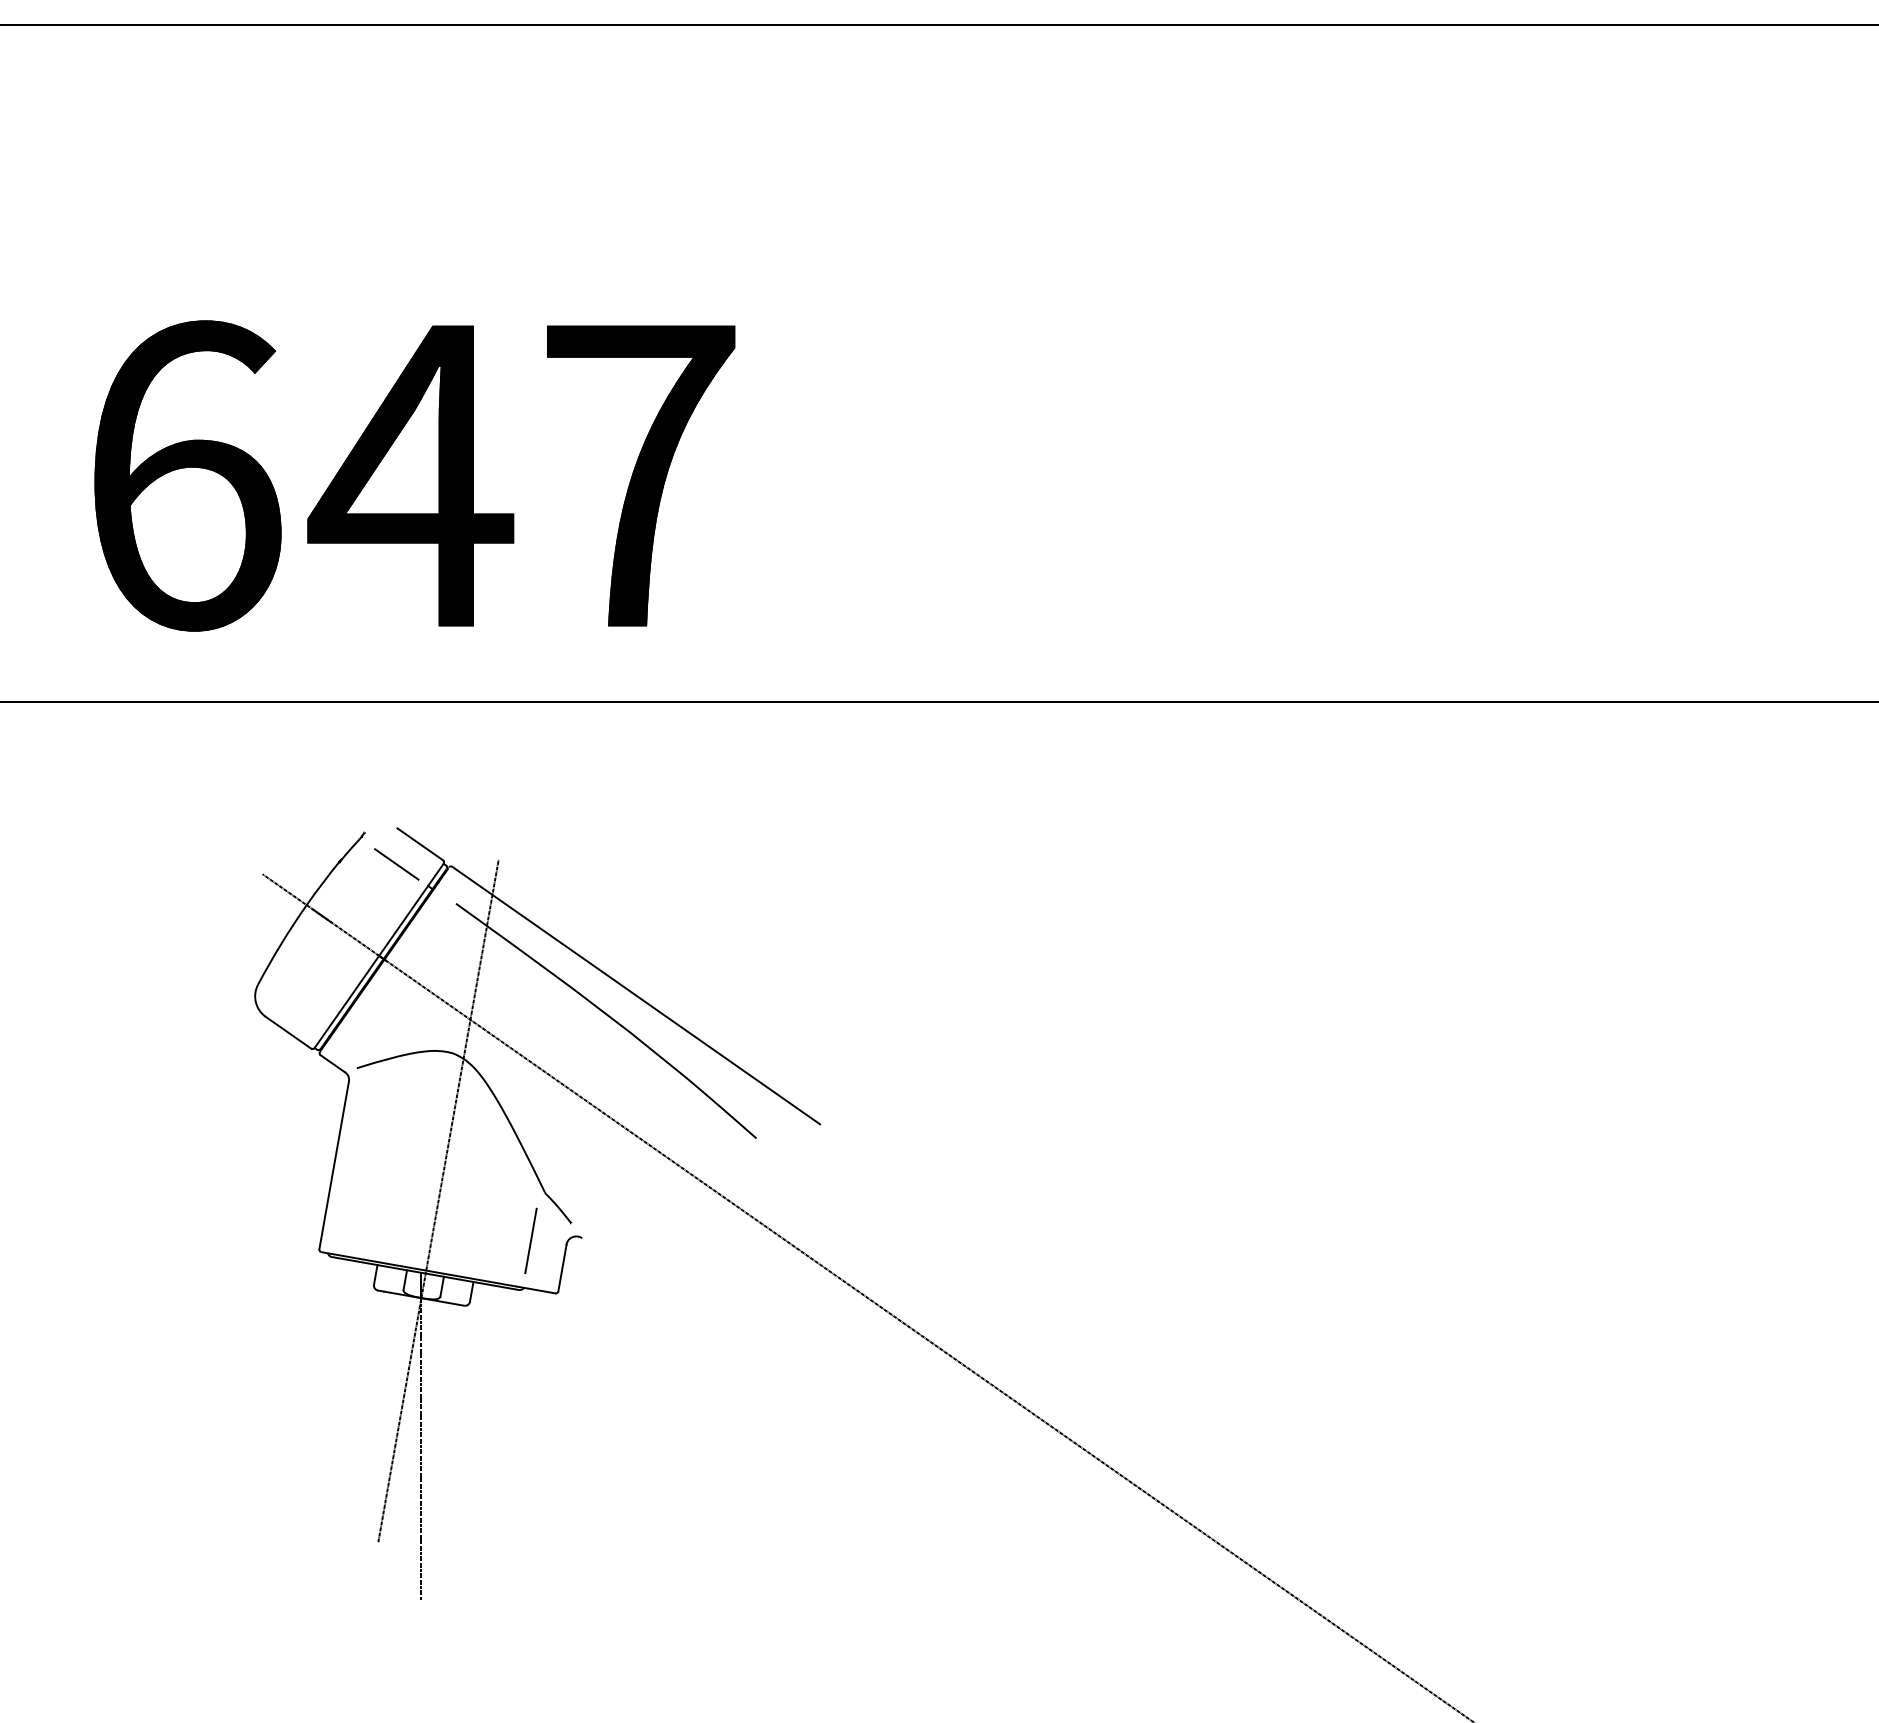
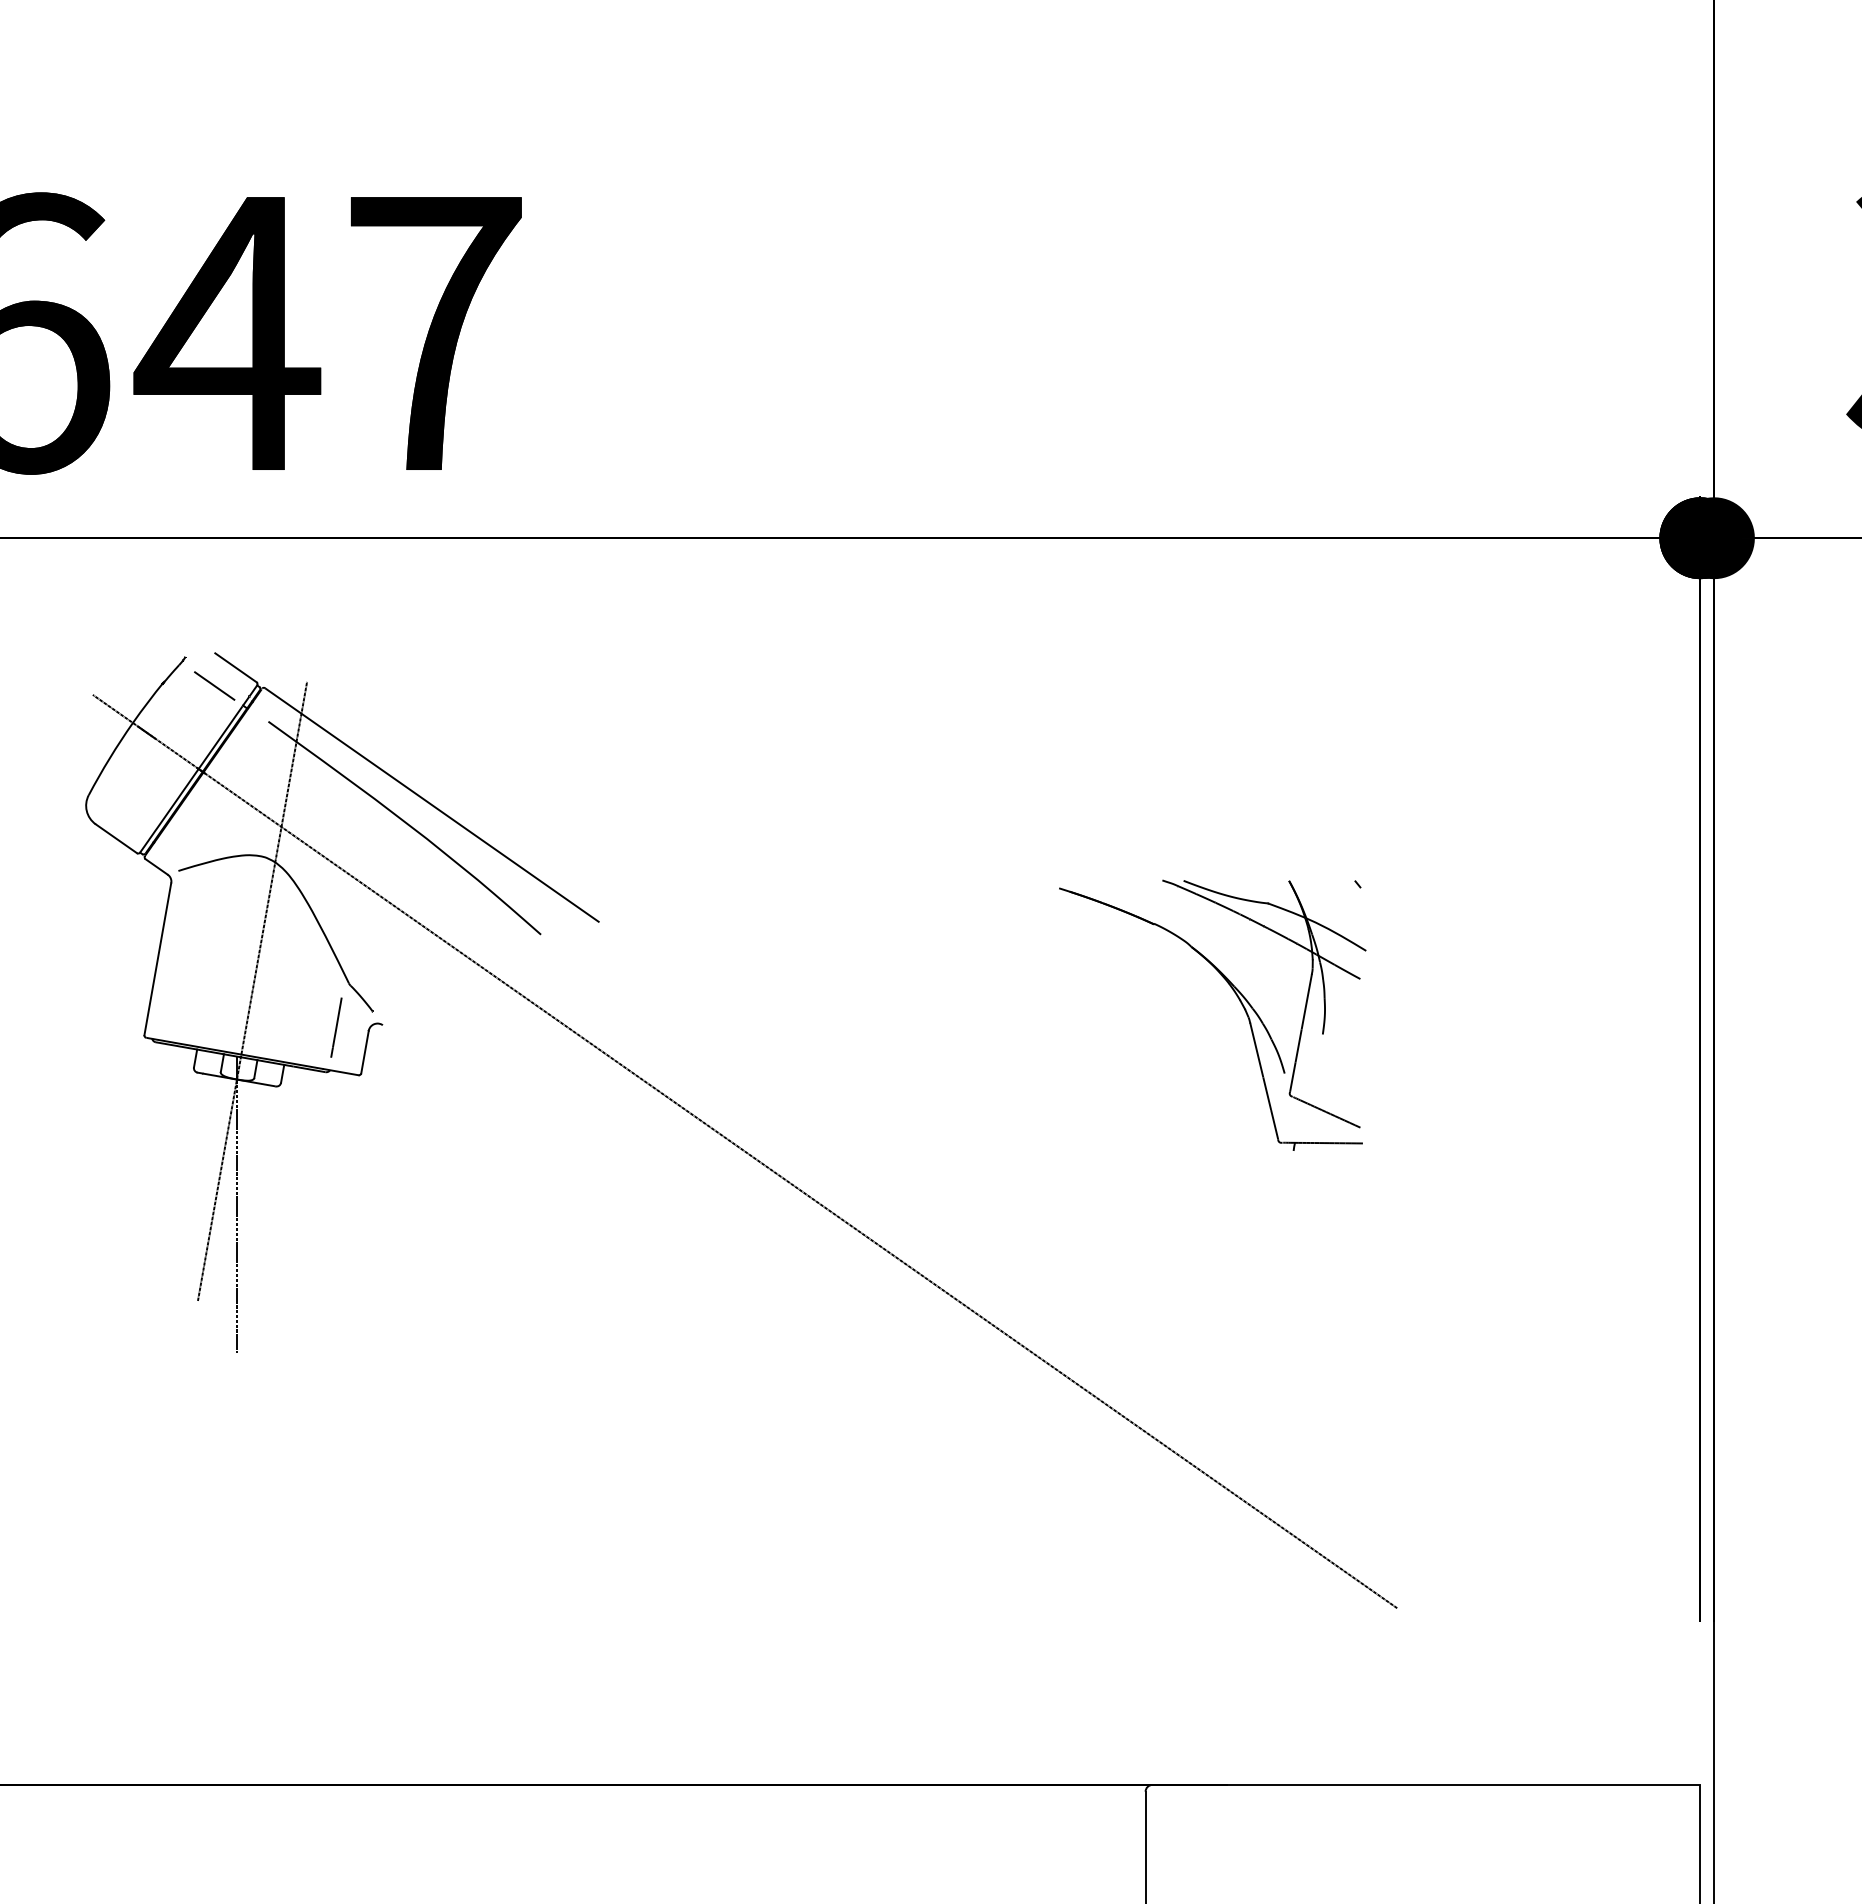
part: (1526, 1212) -> (1239, 1001), added

